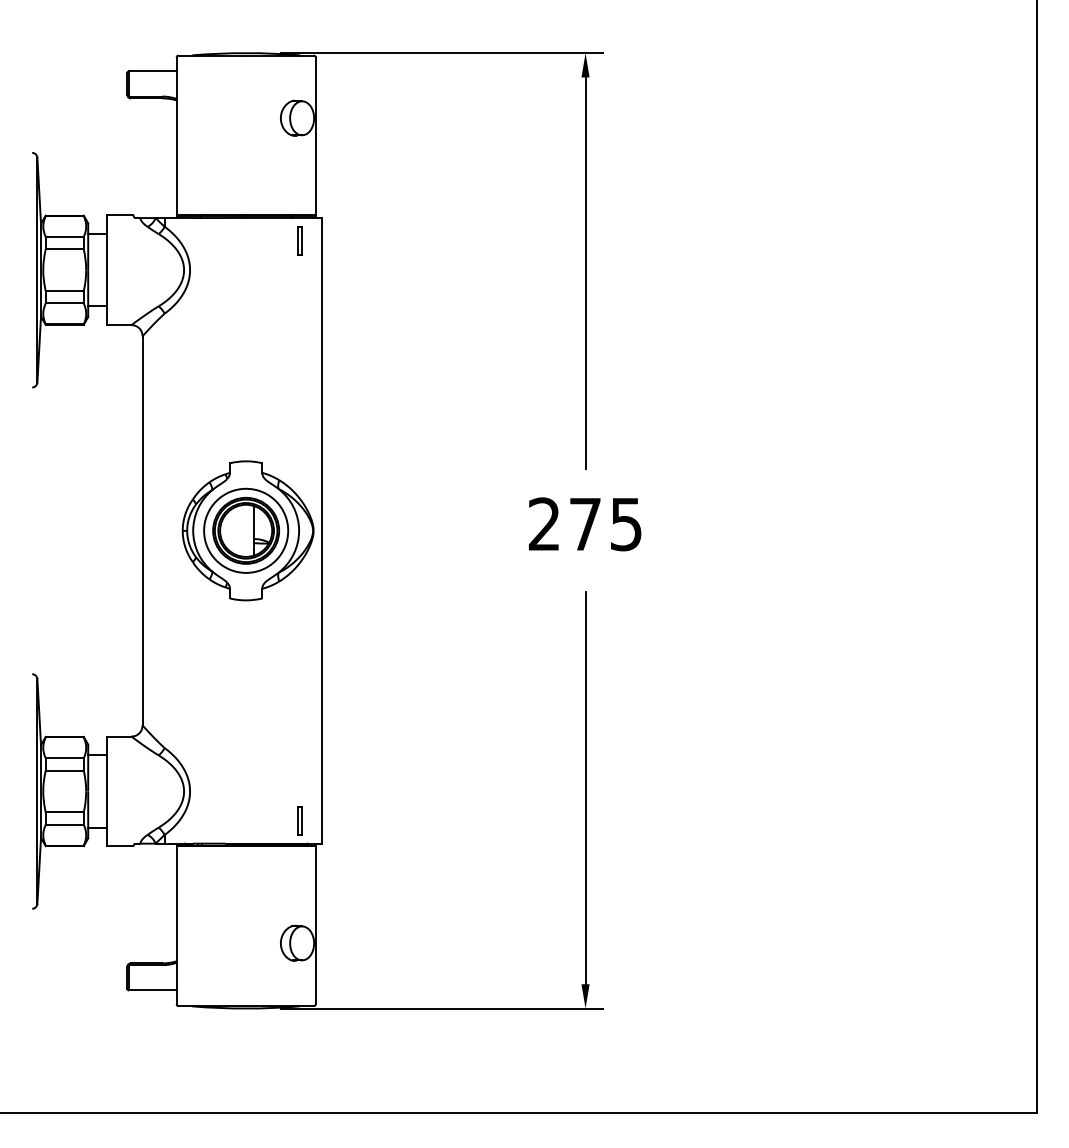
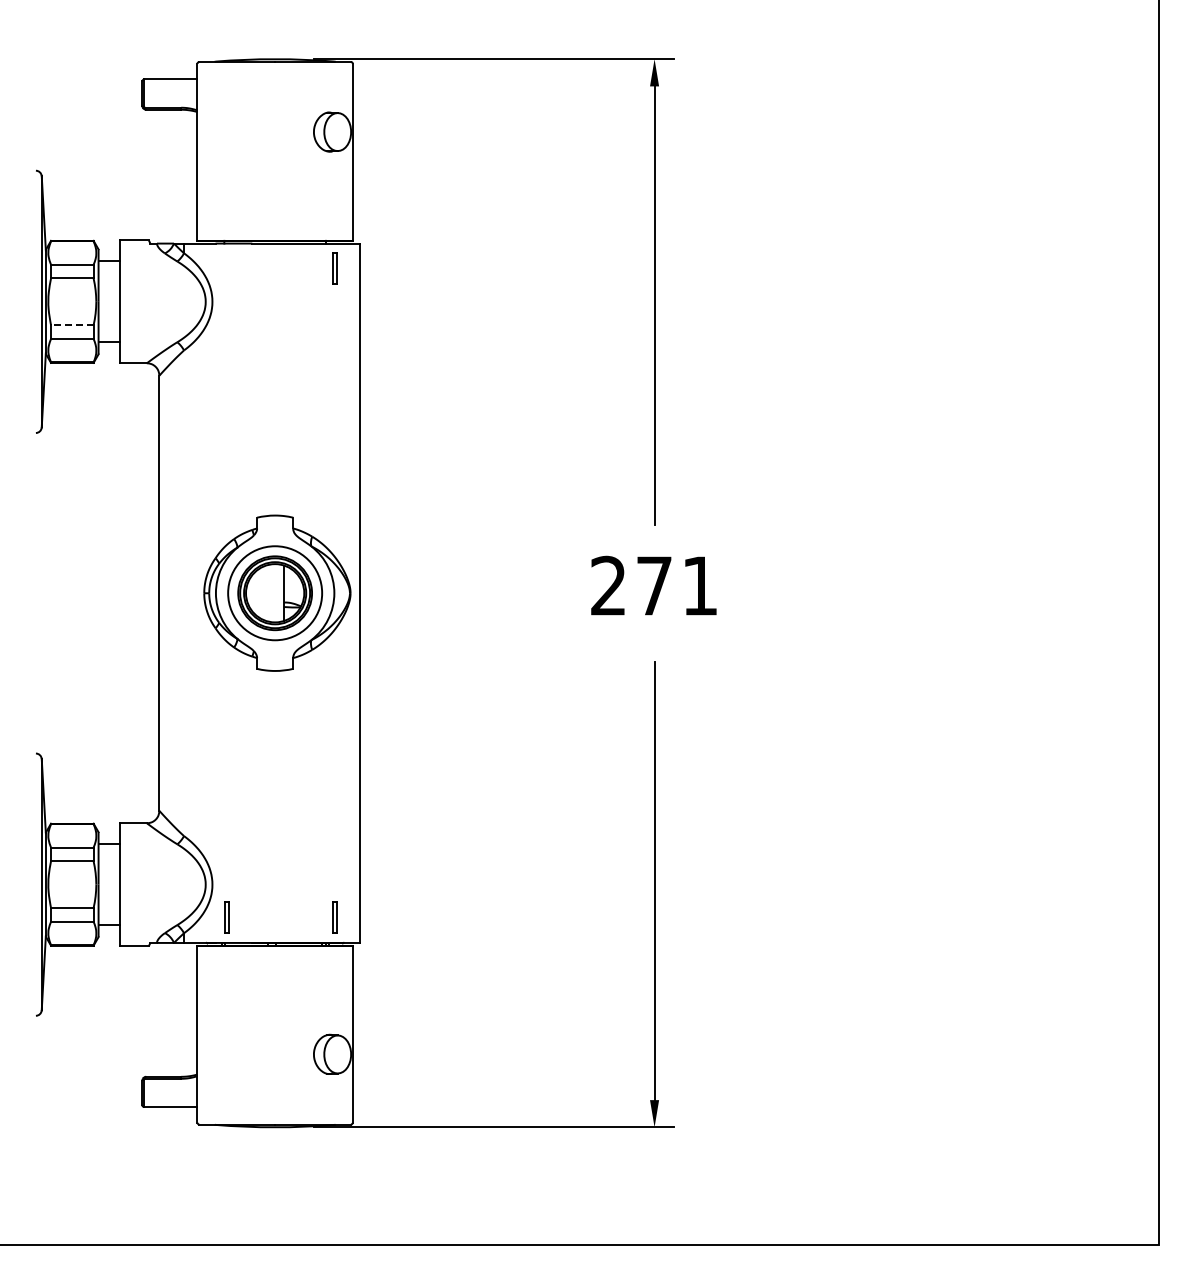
line: (63, 291) -> (71, 325), solid -> dashed
text: (625, 524) -> (699, 586), 275 -> 271
part: (202, 820) -> (226, 917), added

